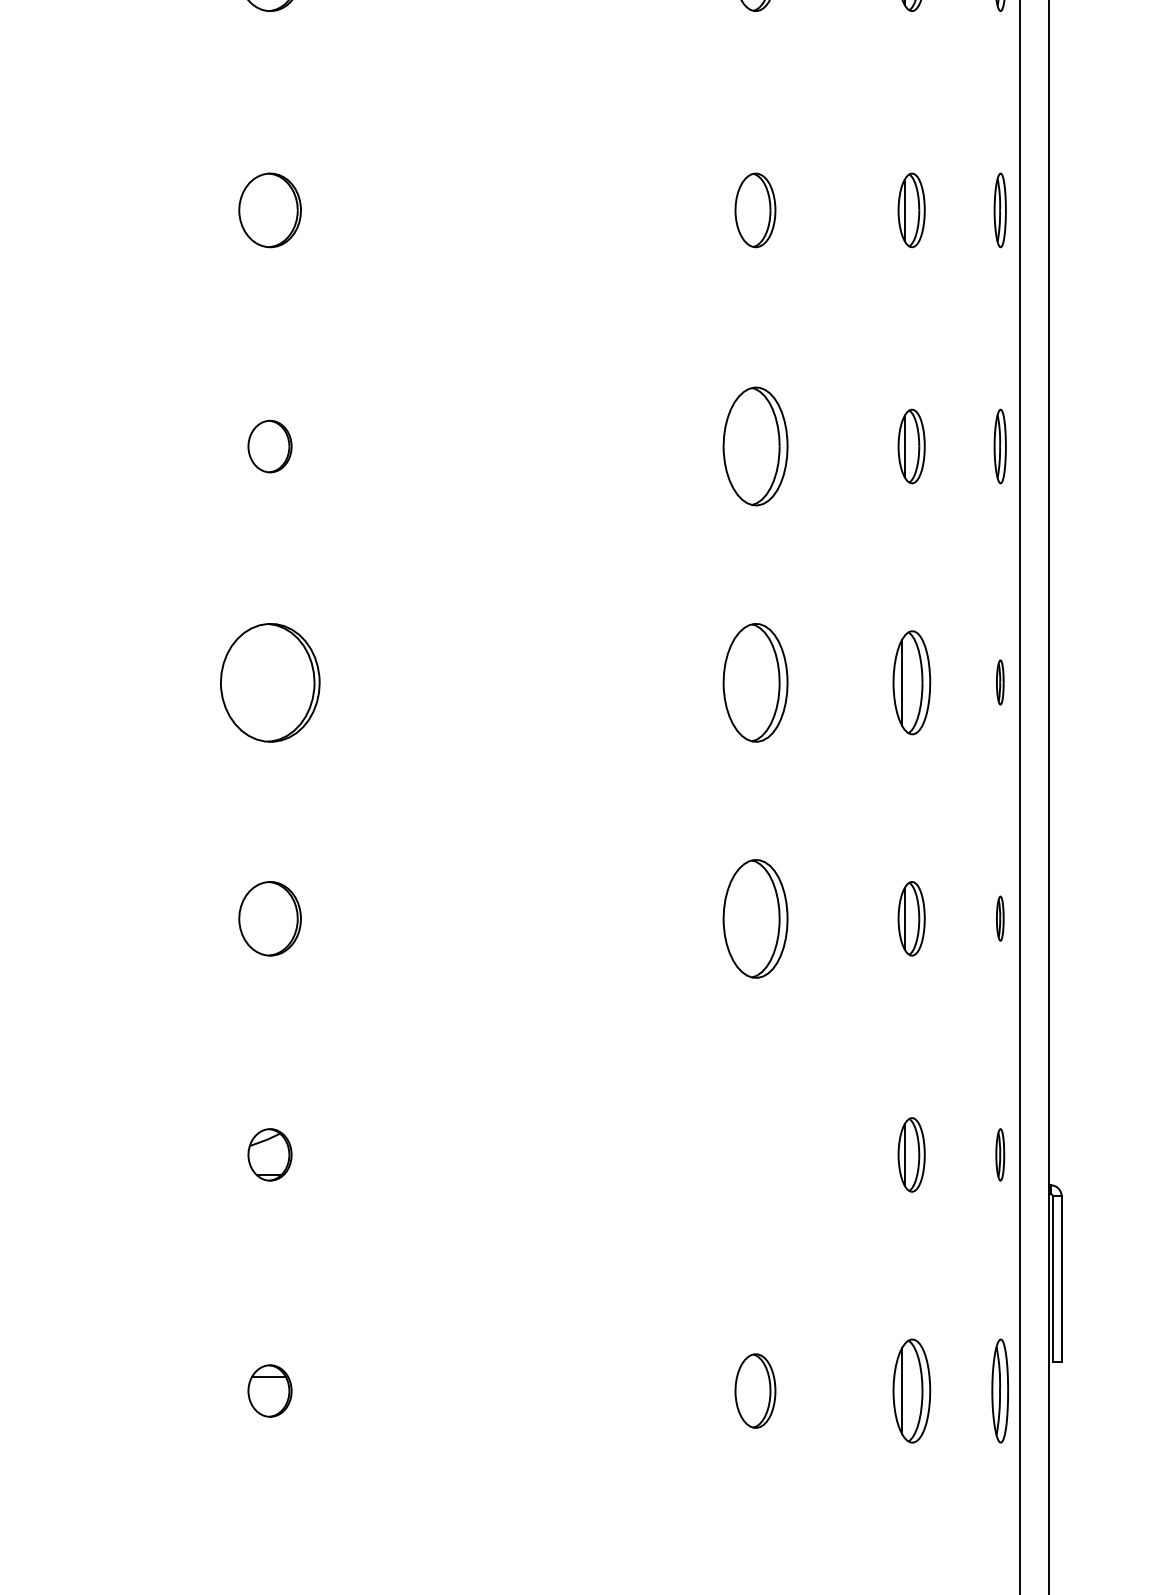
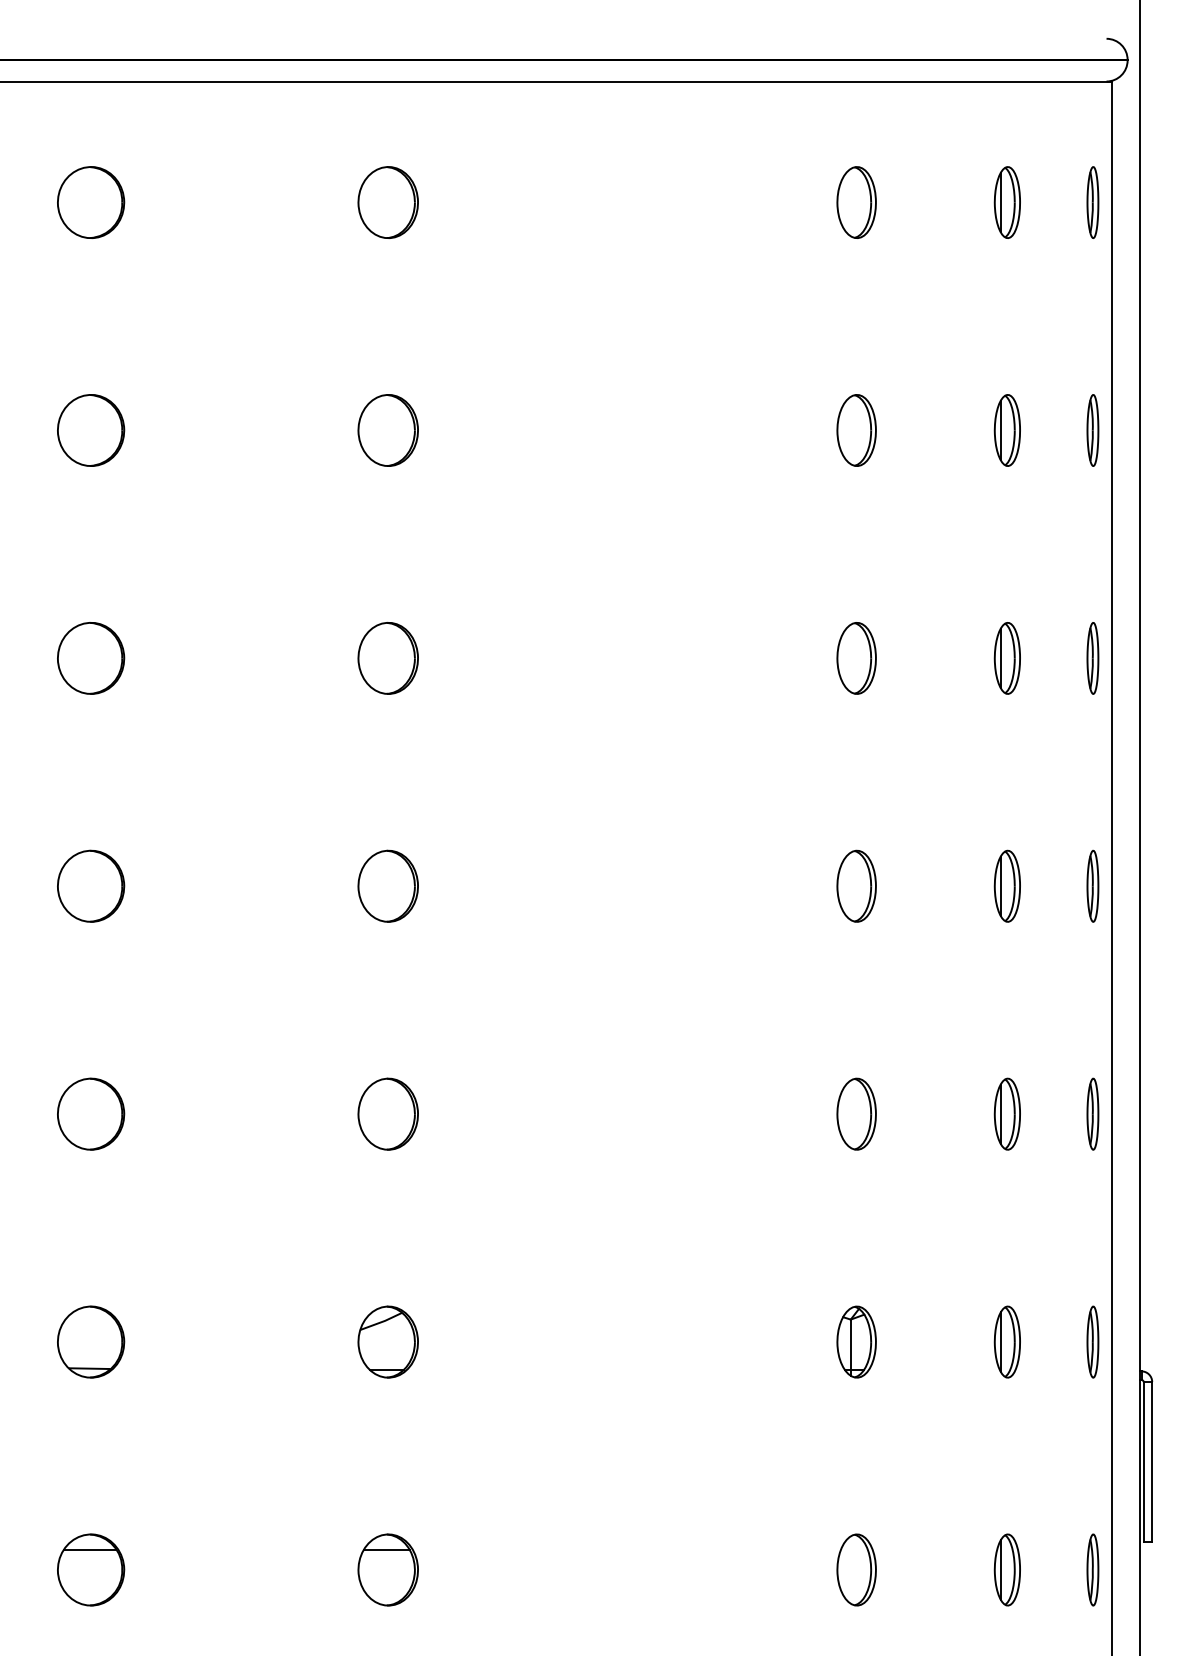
part: (269, 446) -> (387, 658), size x1.43
part: (755, 446) -> (856, 658), size x0.62
part: (269, 681) -> (387, 885), size x0.62
part: (755, 681) -> (856, 885), size x0.62
part: (910, 681) -> (1006, 885), size x0.71
part: (999, 681) -> (1092, 885), size x1.67
part: (755, 918) -> (856, 1113), size x0.62
part: (999, 918) -> (1092, 1113), size x1.67
part: (269, 1154) -> (387, 1341), size x1.43
part: (755, 1154) -> (856, 1341), added
part: (999, 1154) -> (1092, 1341), size x1.43
part: (269, 1390) -> (387, 1569), size x1.43
part: (910, 1390) -> (1006, 1569), size x0.71
part: (999, 1390) -> (1092, 1569), size x0.71

